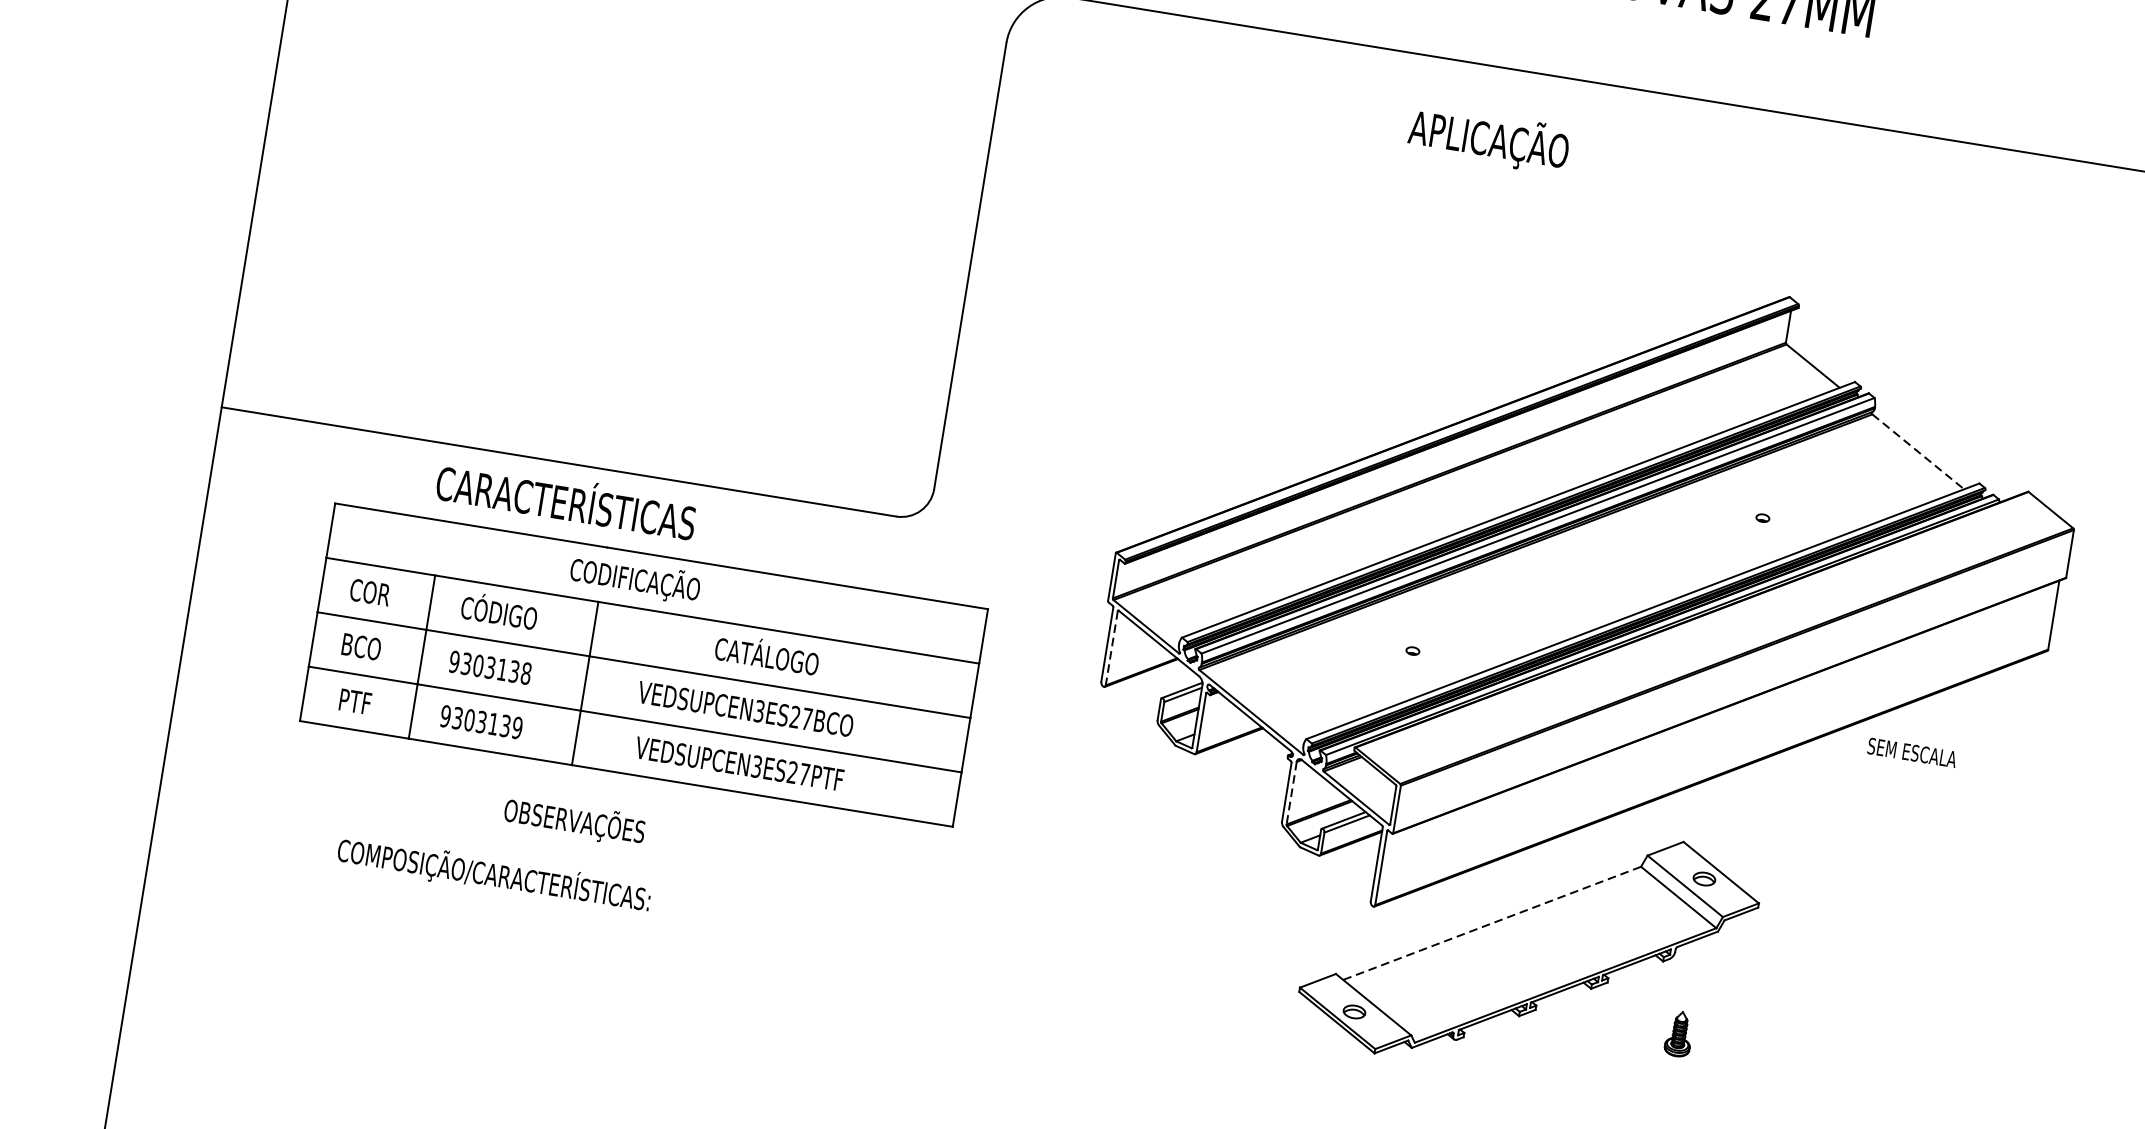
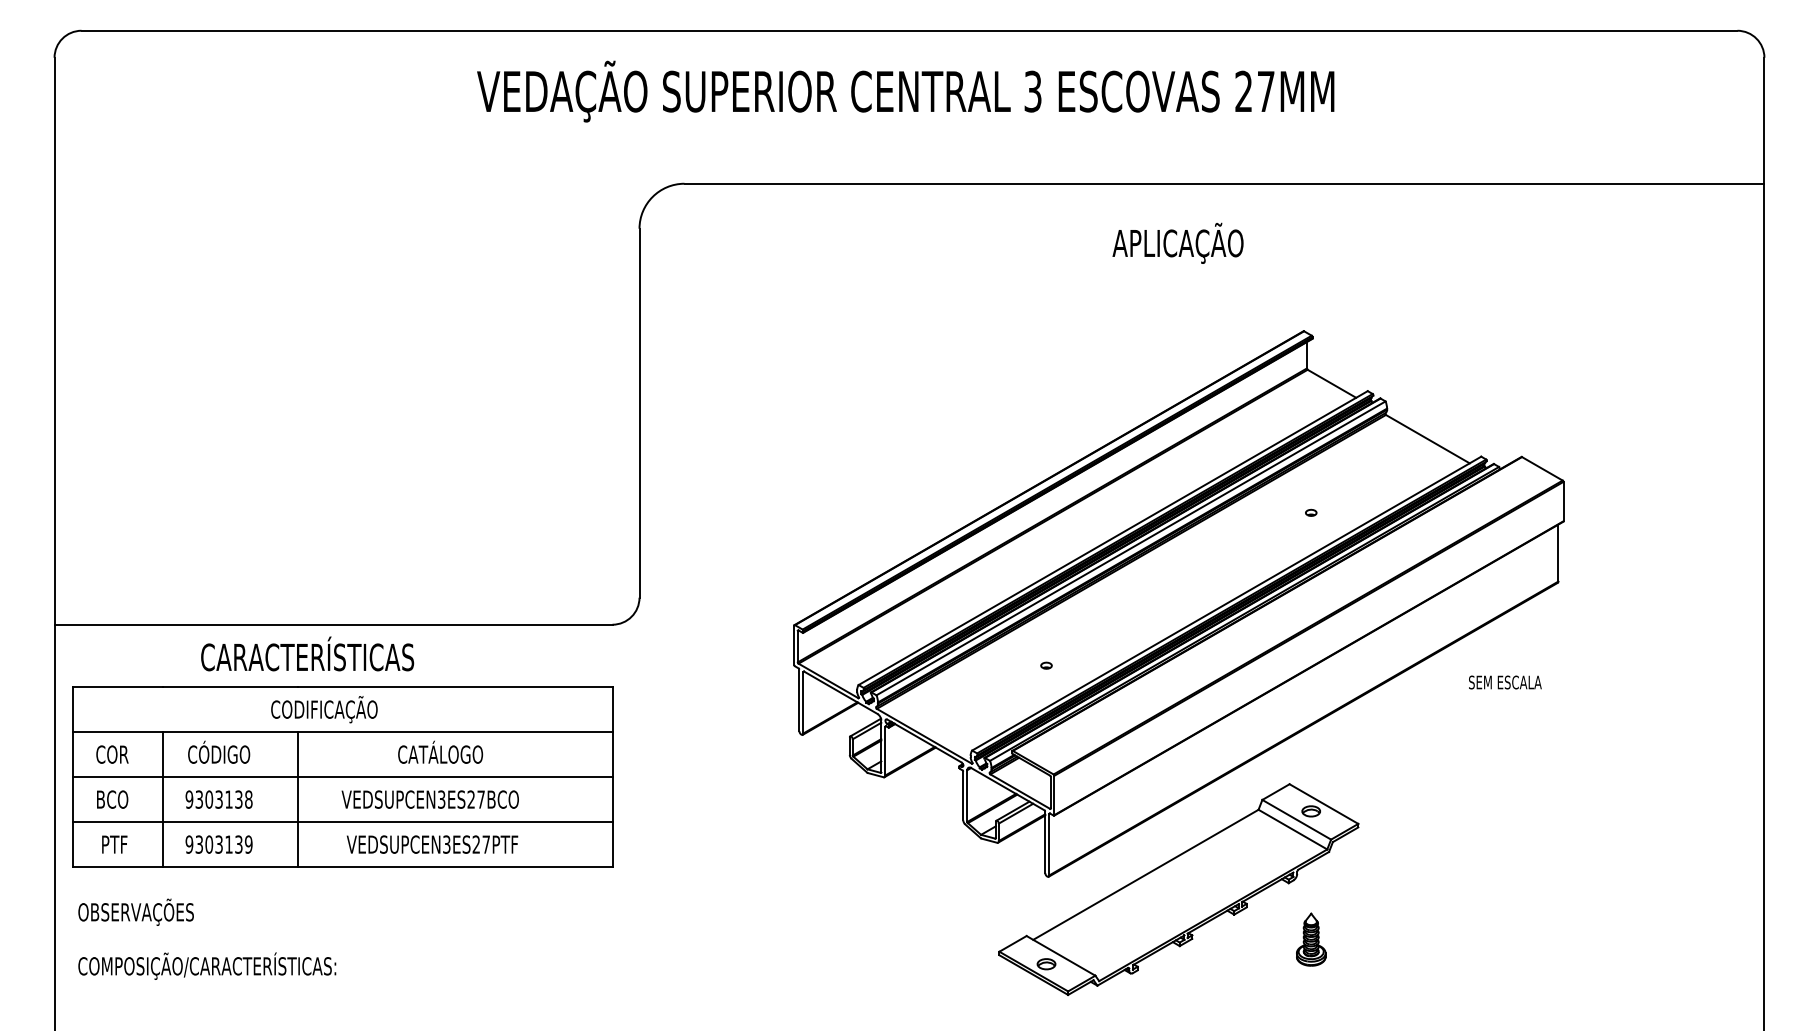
text: (1488, 138) -> (1177, 242), moved
line: (1919, 452) -> (1428, 439), dashed -> solid
text: (566, 498) -> (307, 653), moved
line: (1111, 647) -> (803, 702), dashed -> solid
part: (644, 664) -> (342, 776), moved
text: (1912, 752) -> (1505, 682), moved
line: (1291, 793) -> (967, 796), dashed -> solid
text: (574, 820) -> (135, 911), moved
text: (494, 874) -> (207, 965), moved
line: (1491, 924) -> (1145, 875), dashed -> solid
part: (1679, 1033) -> (1311, 939), size x1.43

